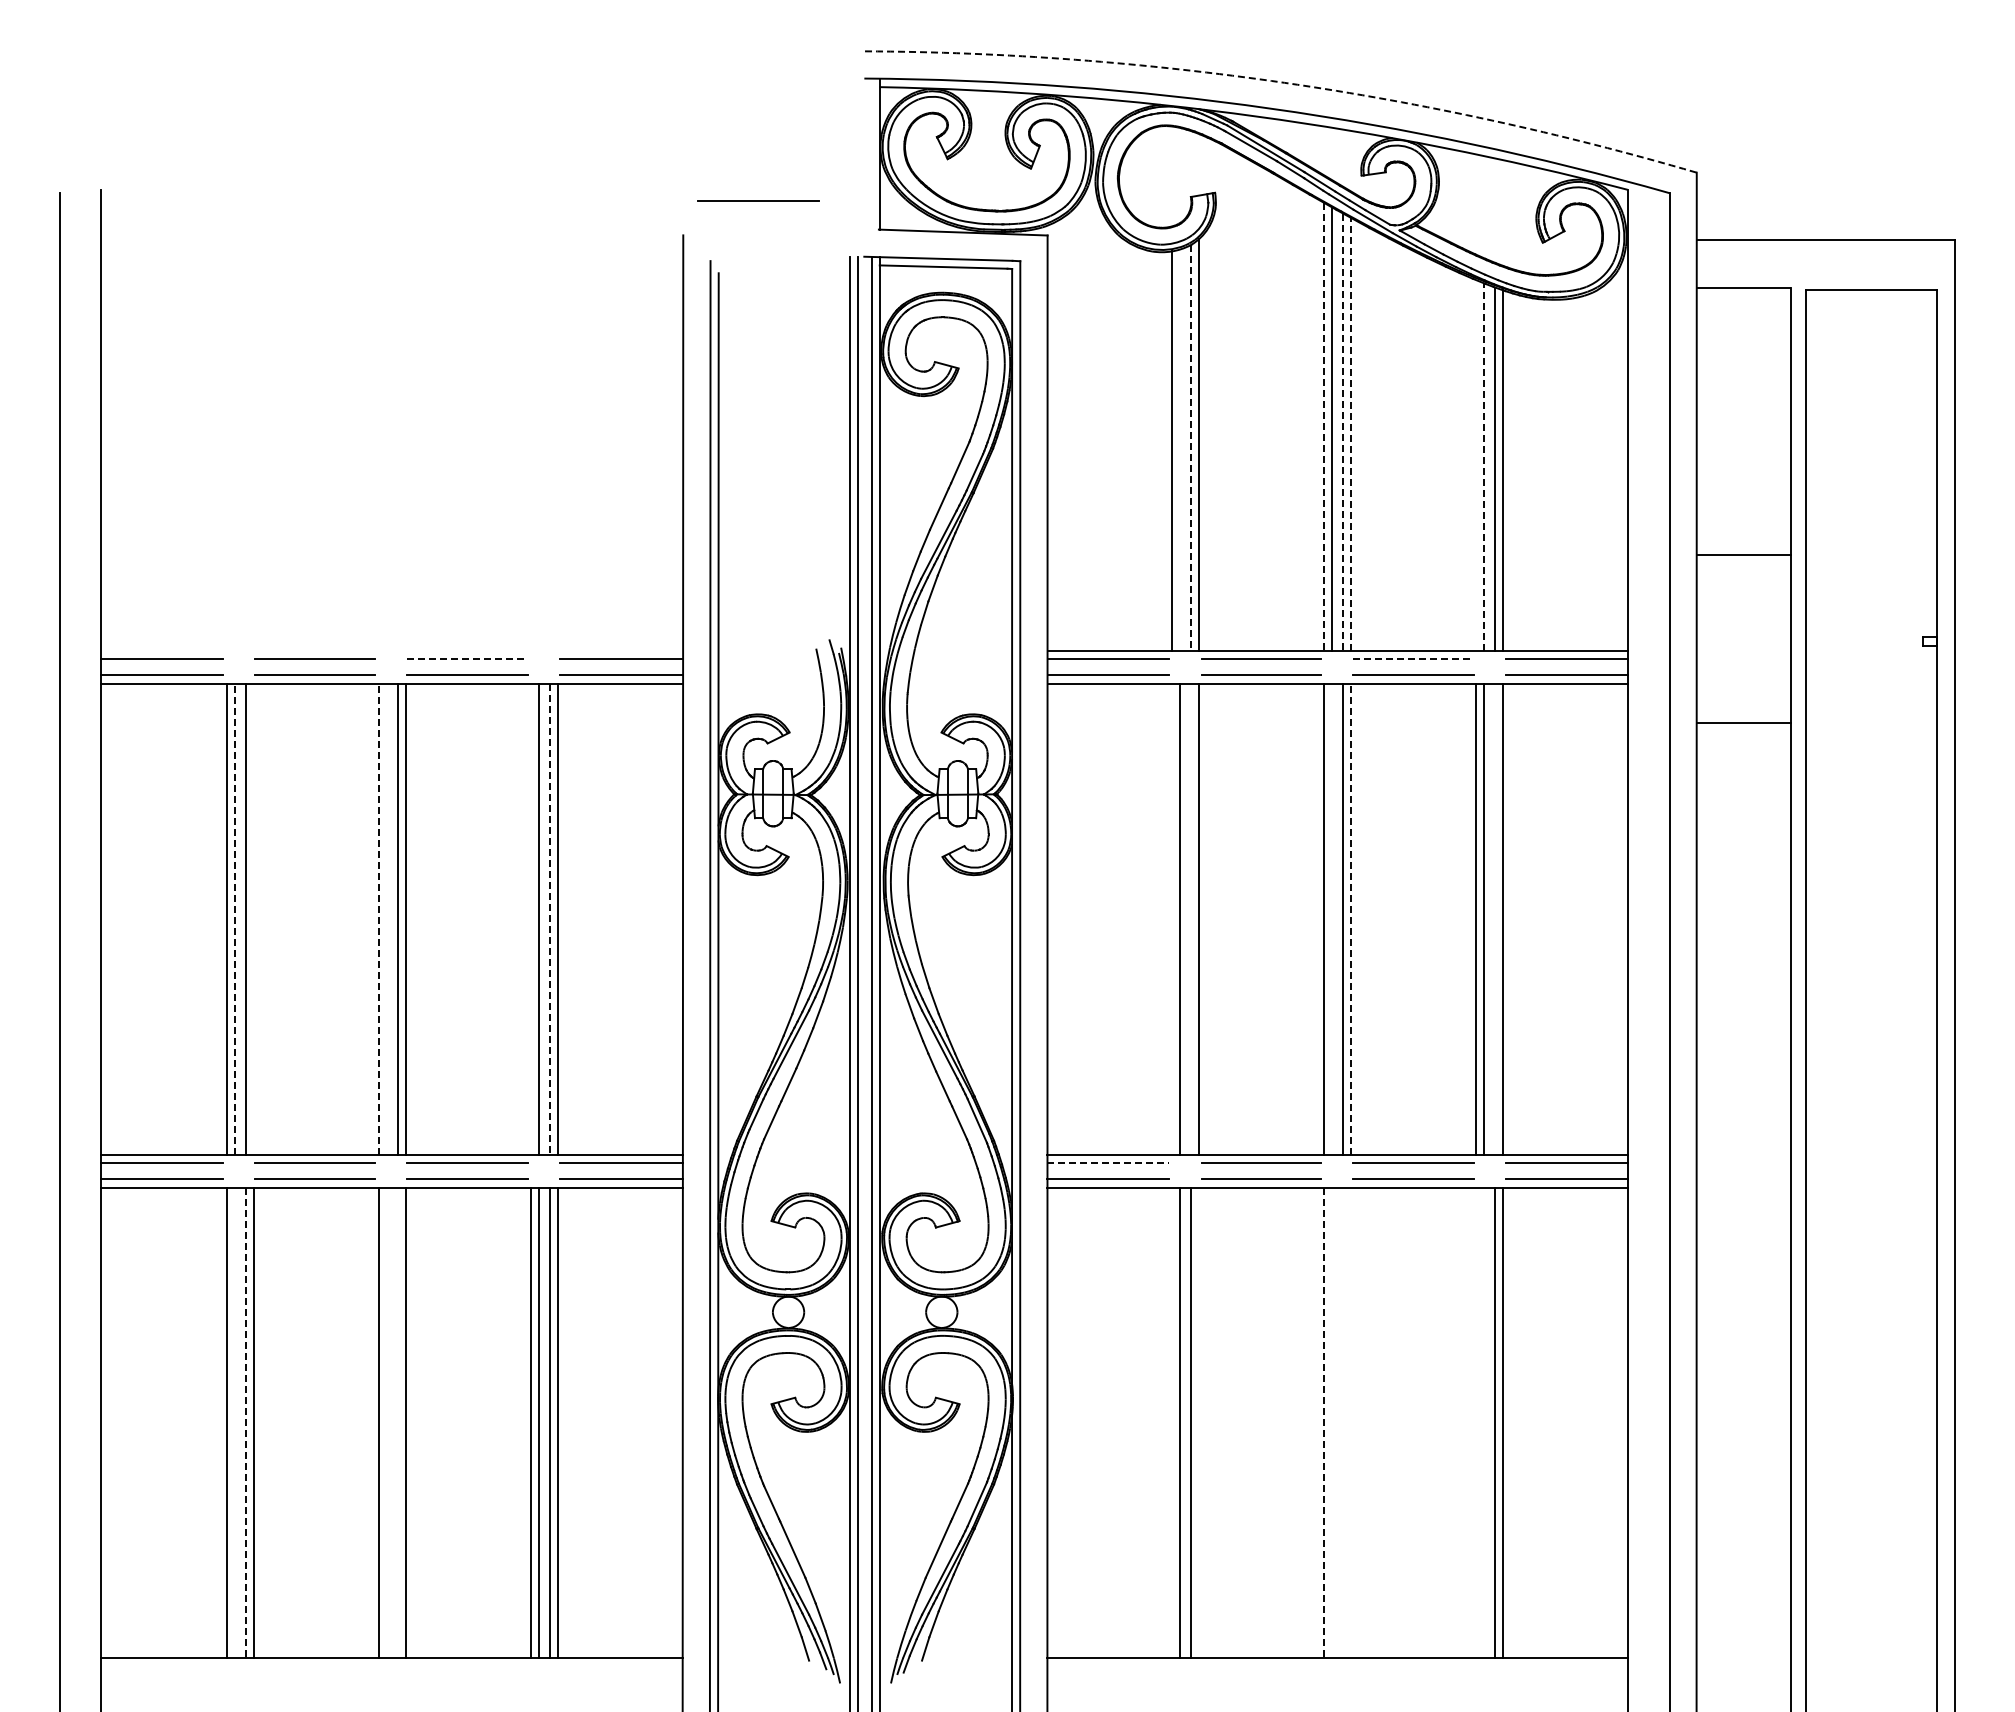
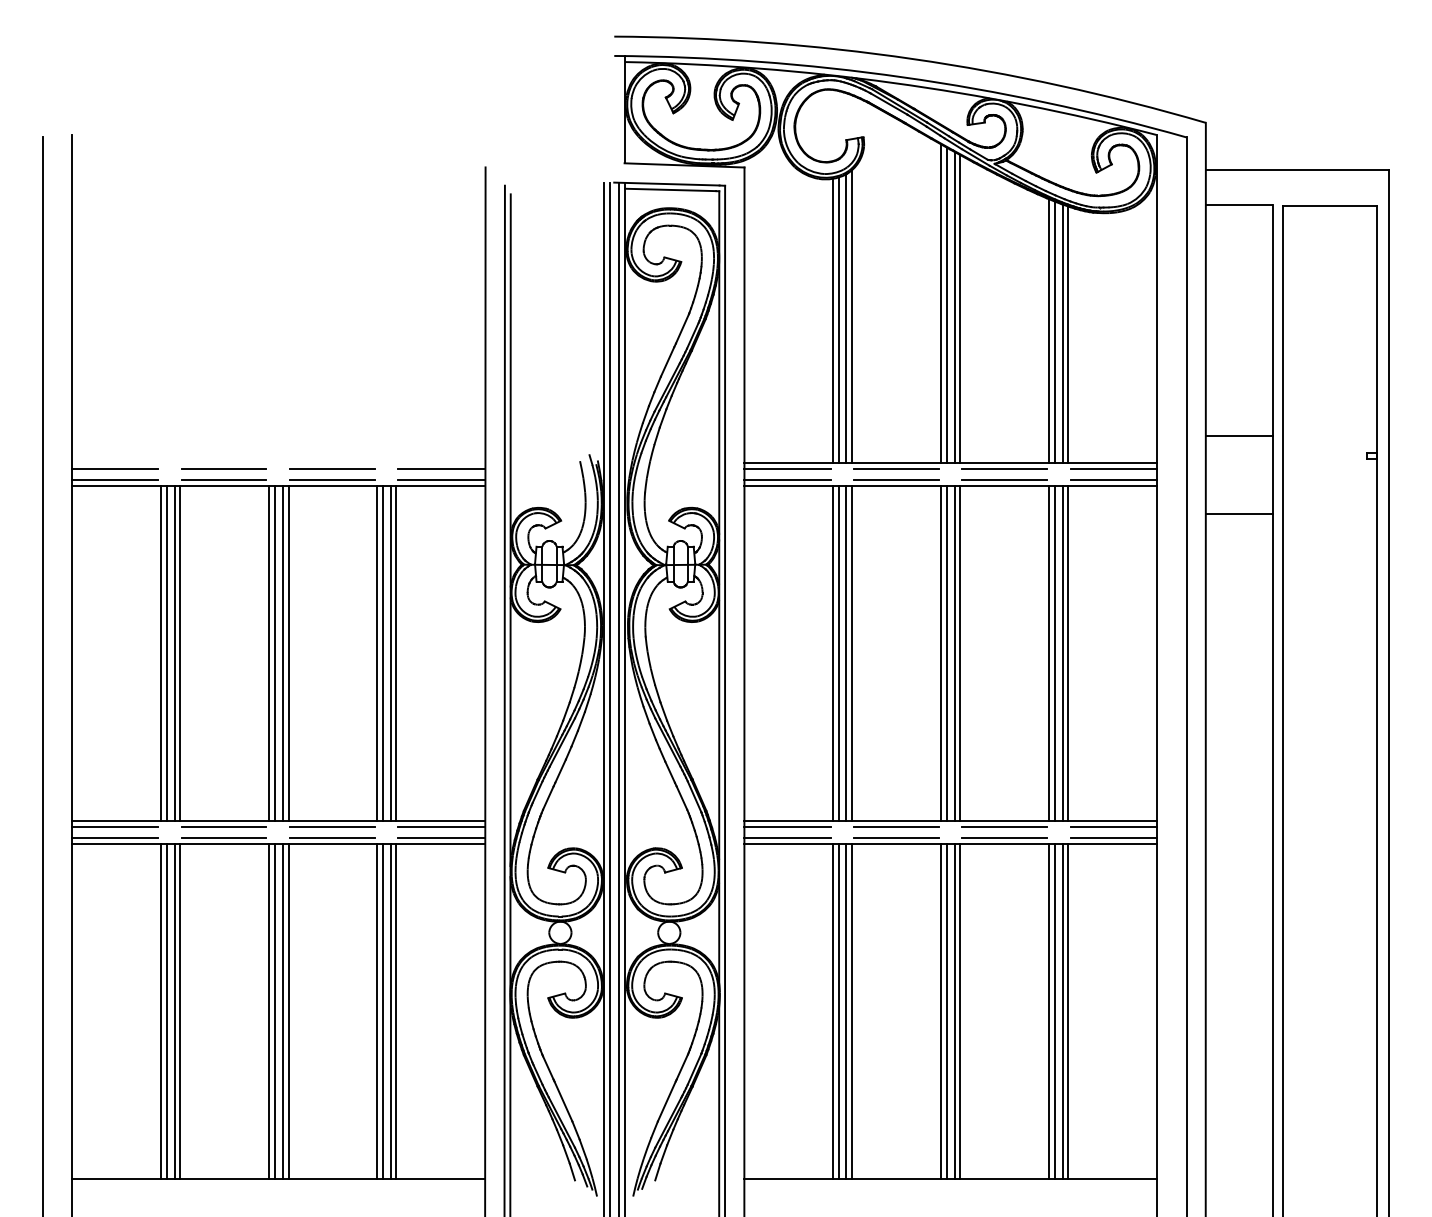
arc: (1284, 82) -> (912, 58), dashed -> solid
line: (758, 200) -> (539, 142), removed
line: (1324, 427) -> (941, 303), dashed -> solid
line: (1343, 432) -> (954, 307), dashed -> solid
line: (1351, 434) -> (960, 308), dashed -> solid
line: (1190, 448) -> (846, 318), dashed -> solid
line: (1180, 449) -> (838, 319), added
line: (1476, 465) -> (1049, 330), added
line: (1484, 467) -> (1055, 332), dashed -> solid
line: (1743, 554) -> (1239, 436), moved
line: (467, 659) -> (332, 468), dashed -> solid
line: (1414, 659) -> (1005, 468), dashed -> solid
line: (253, 918) -> (180, 652), added
line: (386, 918) -> (274, 652), added
line: (530, 918) -> (376, 652), added
line: (1171, 918) -> (832, 652), added
line: (1190, 918) -> (846, 652), added
line: (1332, 918) -> (946, 652), added
line: (1495, 918) -> (1062, 652), added
line: (234, 919) -> (166, 653), dashed -> solid
line: (378, 919) -> (268, 653), dashed -> solid
line: (549, 919) -> (390, 653), dashed -> solid
line: (1351, 919) -> (960, 653), dashed -> solid
line: (1108, 1163) -> (787, 827), dashed -> solid
line: (234, 1422) -> (166, 1011), added
line: (386, 1422) -> (274, 1011), added
line: (397, 1422) -> (282, 1011), added
line: (1171, 1422) -> (832, 1011), added
line: (1199, 1422) -> (852, 1011), added
line: (1332, 1422) -> (946, 1011), added
line: (1343, 1422) -> (954, 1011), added
line: (1351, 1422) -> (960, 1011), added
line: (1476, 1422) -> (1049, 1011), added
line: (1484, 1422) -> (1055, 1011), added
line: (245, 1423) -> (174, 1011), dashed -> solid
line: (1324, 1423) -> (941, 1011), dashed -> solid

